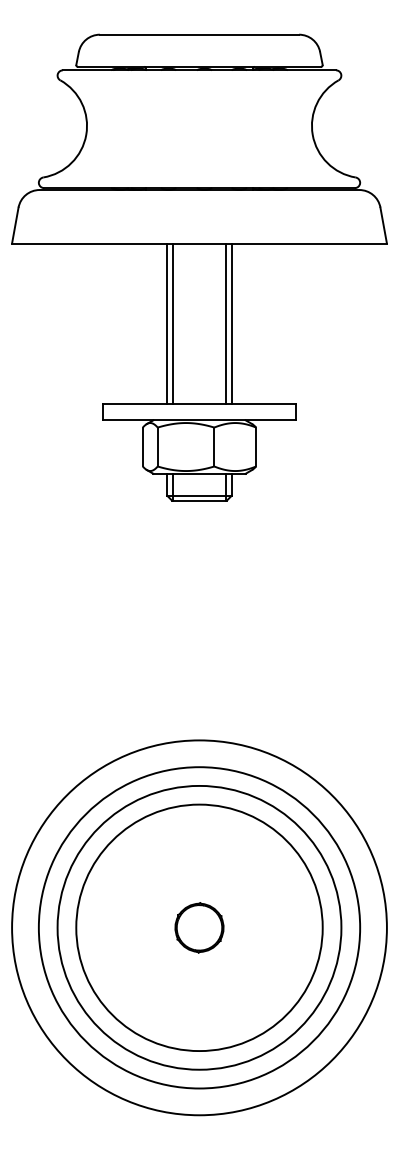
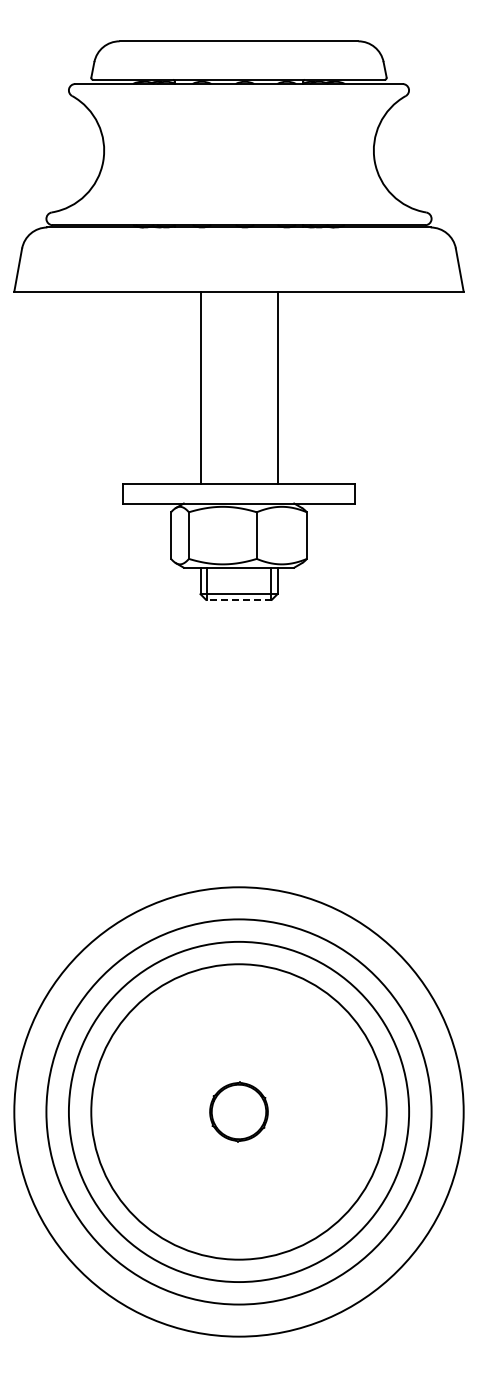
line: (173, 323) -> (207, 387), removed
line: (225, 323) -> (270, 387), removed
line: (199, 500) -> (238, 599), solid -> dashed

